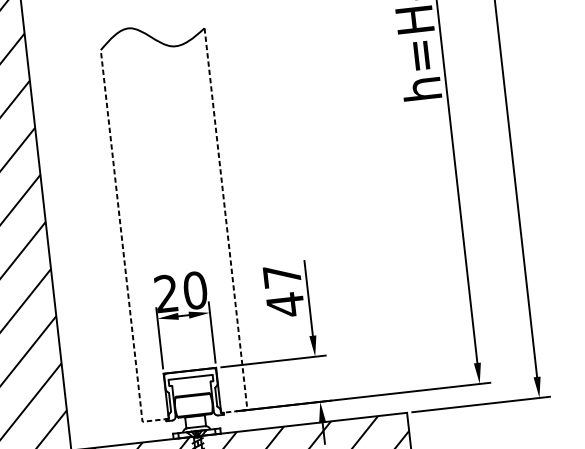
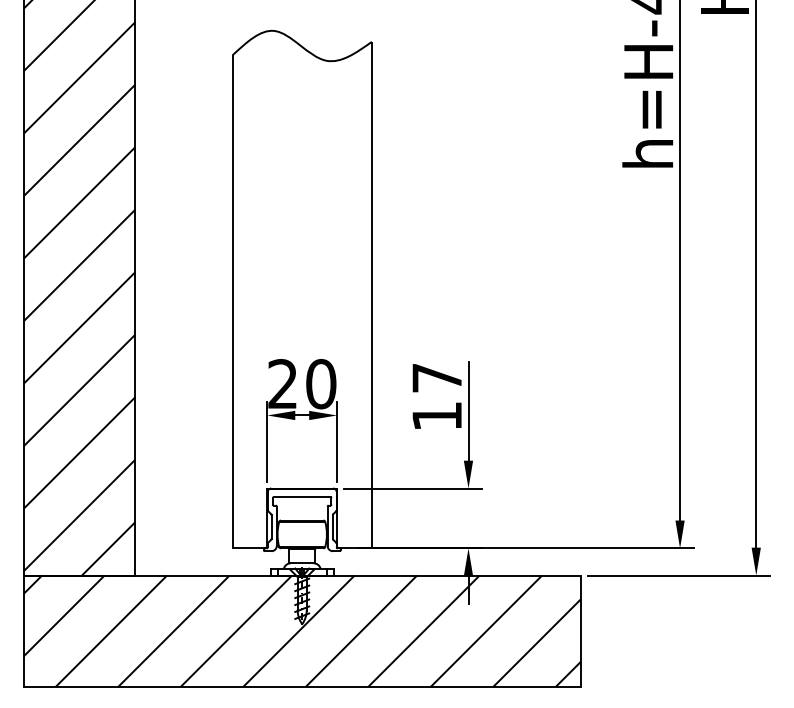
line: (227, 233) -> (371, 313), dashed -> solid
line: (123, 249) -> (232, 319), dashed -> solid
text: (285, 305) -> (436, 416), 47 -> 17

